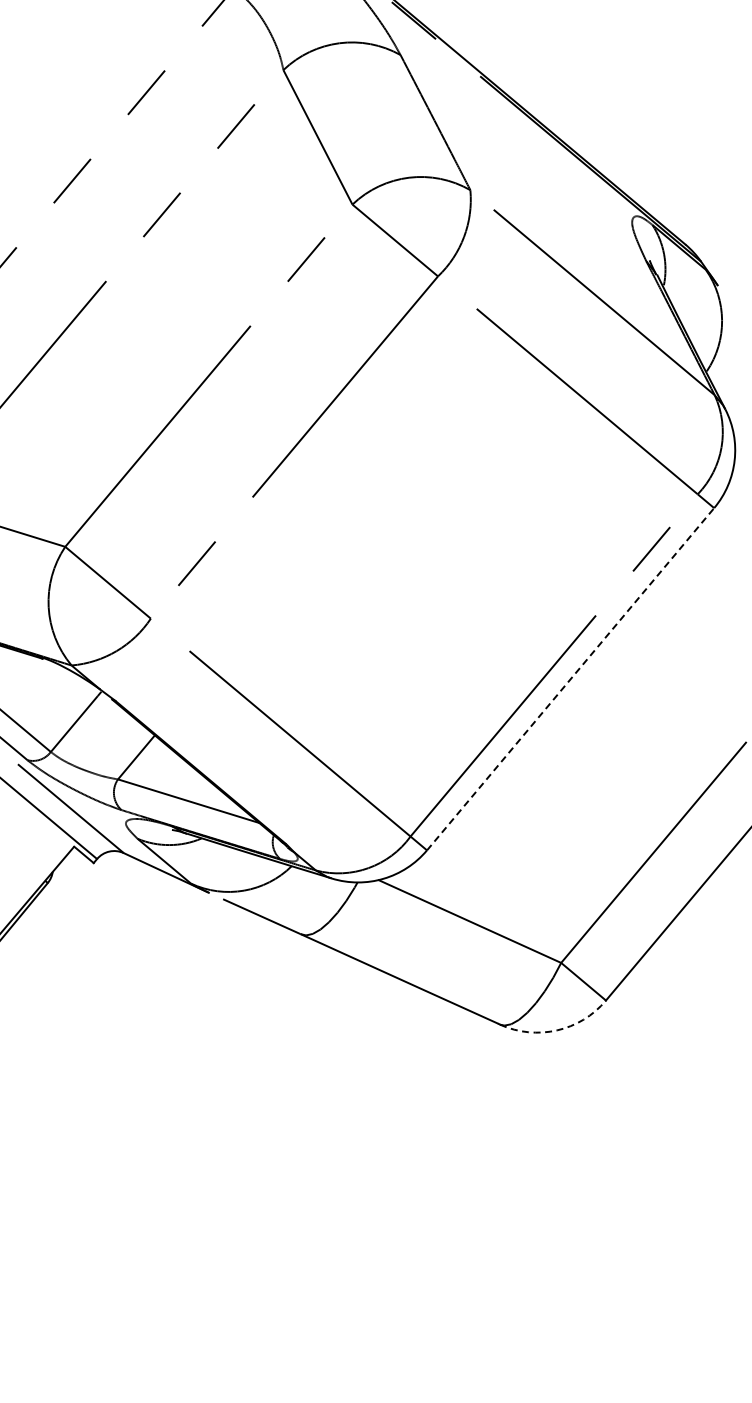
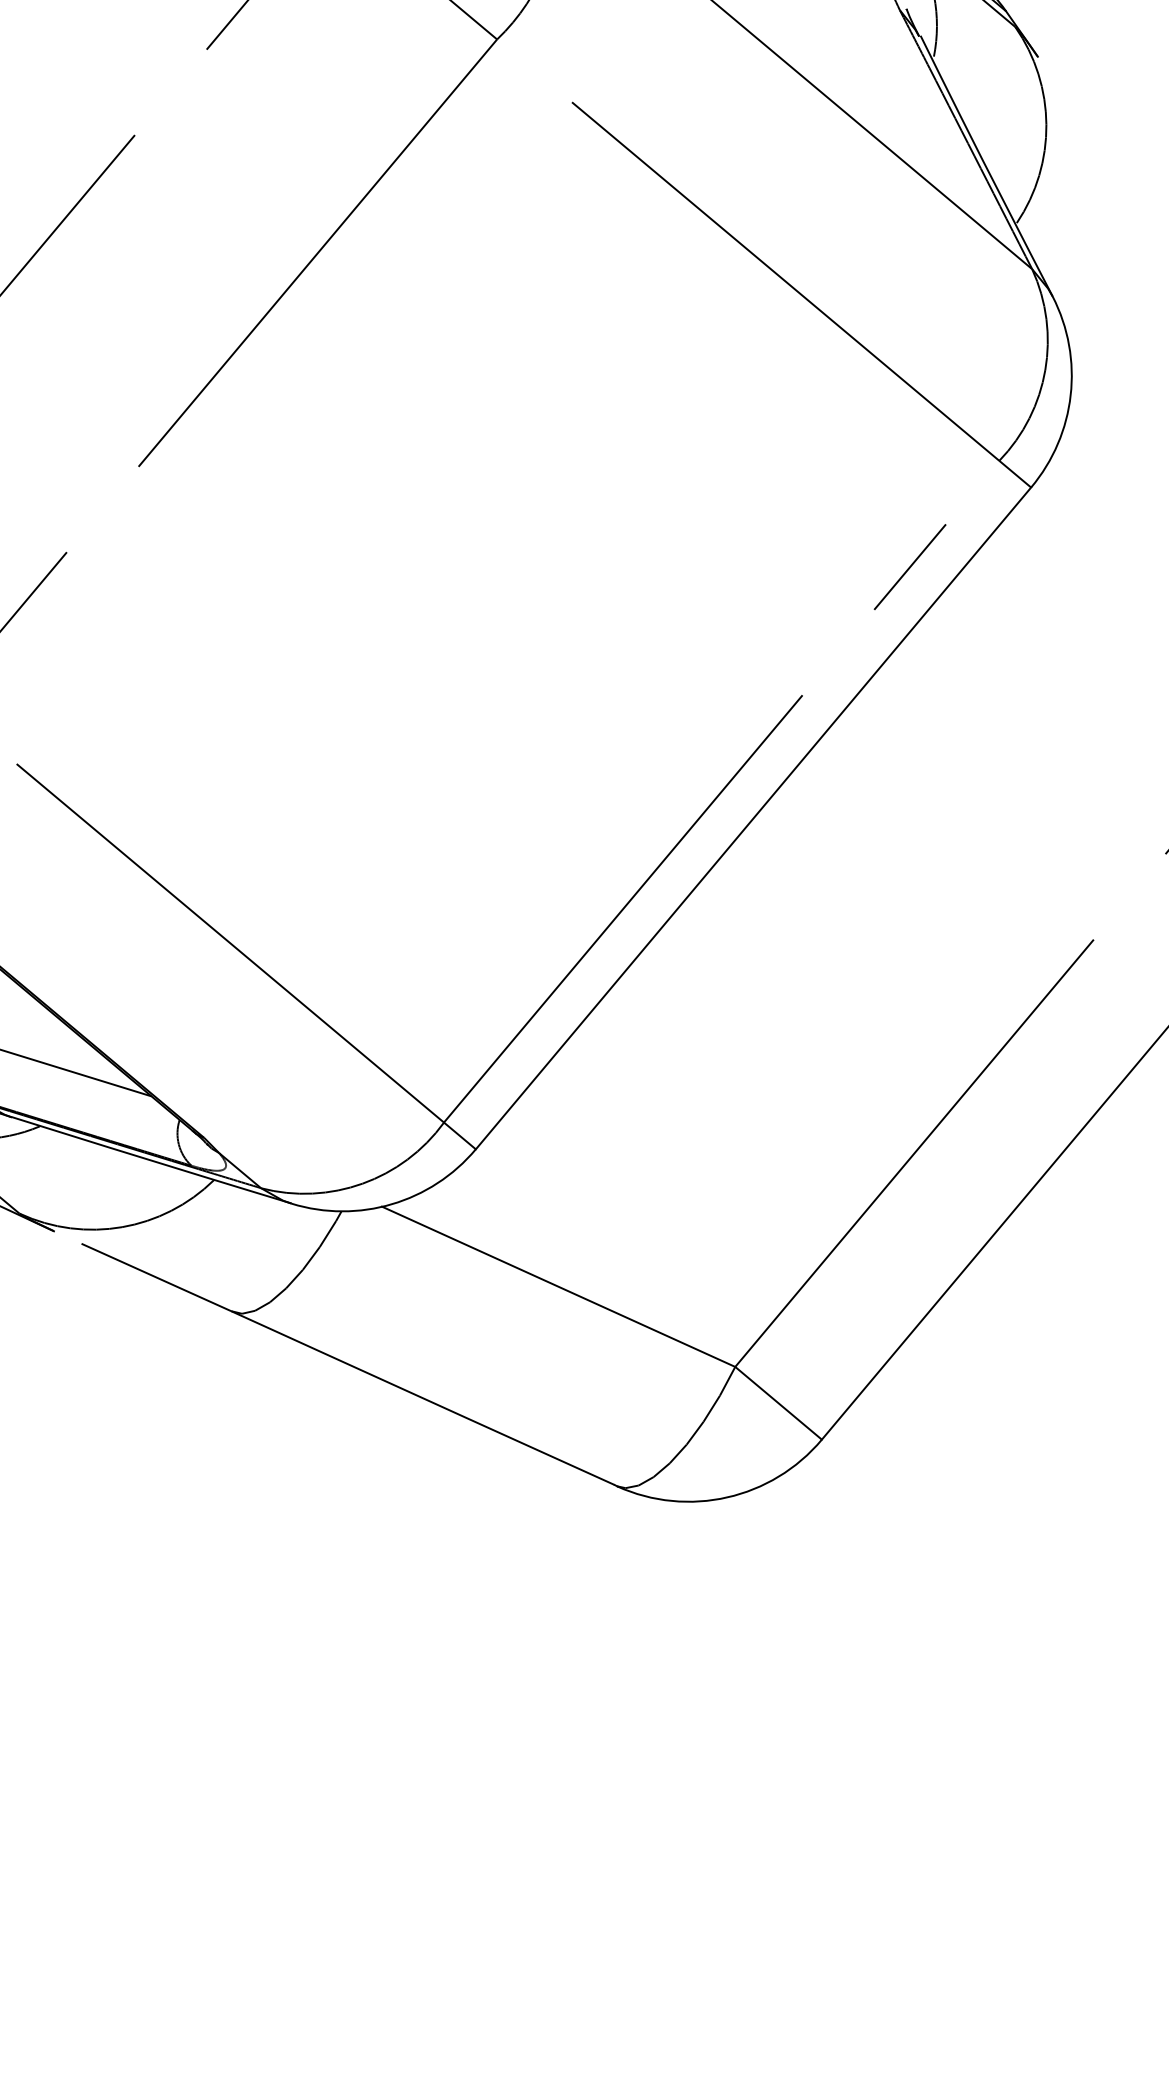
line: (570, 678) -> (753, 816), dashed -> solid
arc: (557, 1030) -> (728, 1497), dashed -> solid

